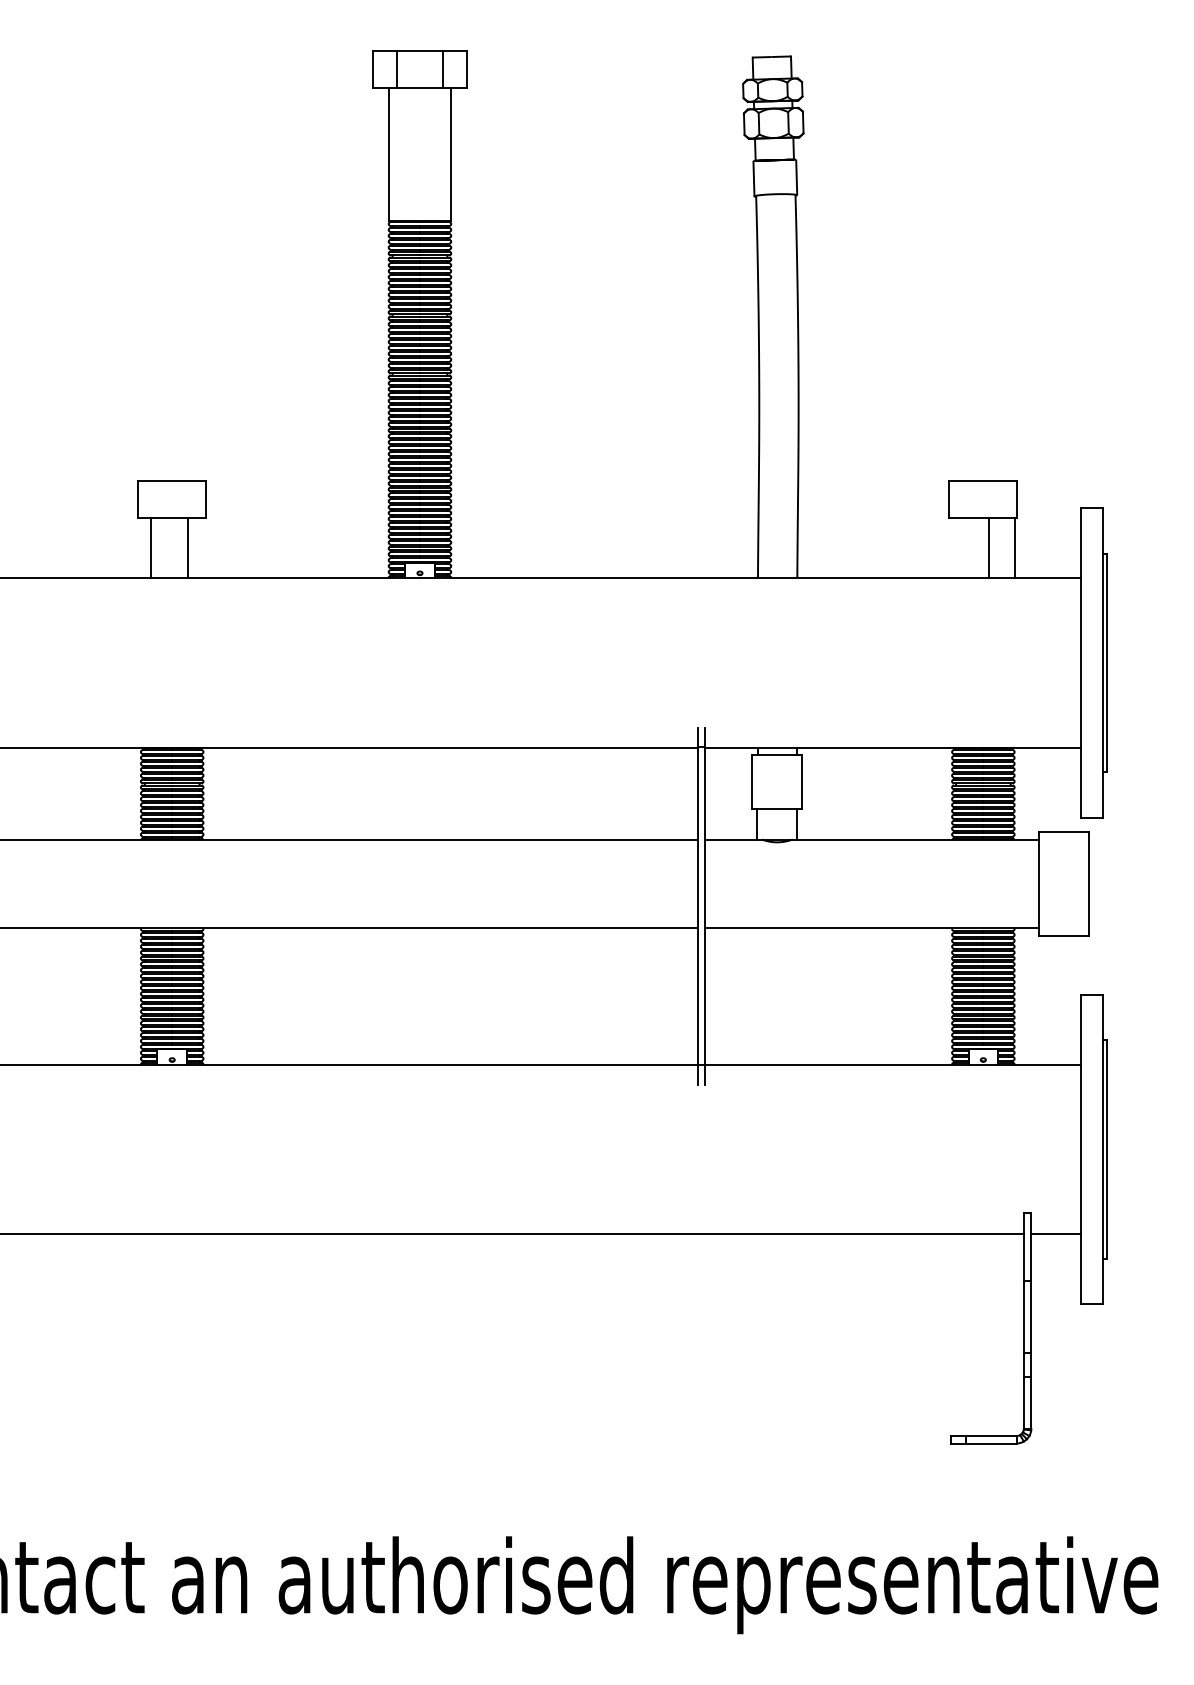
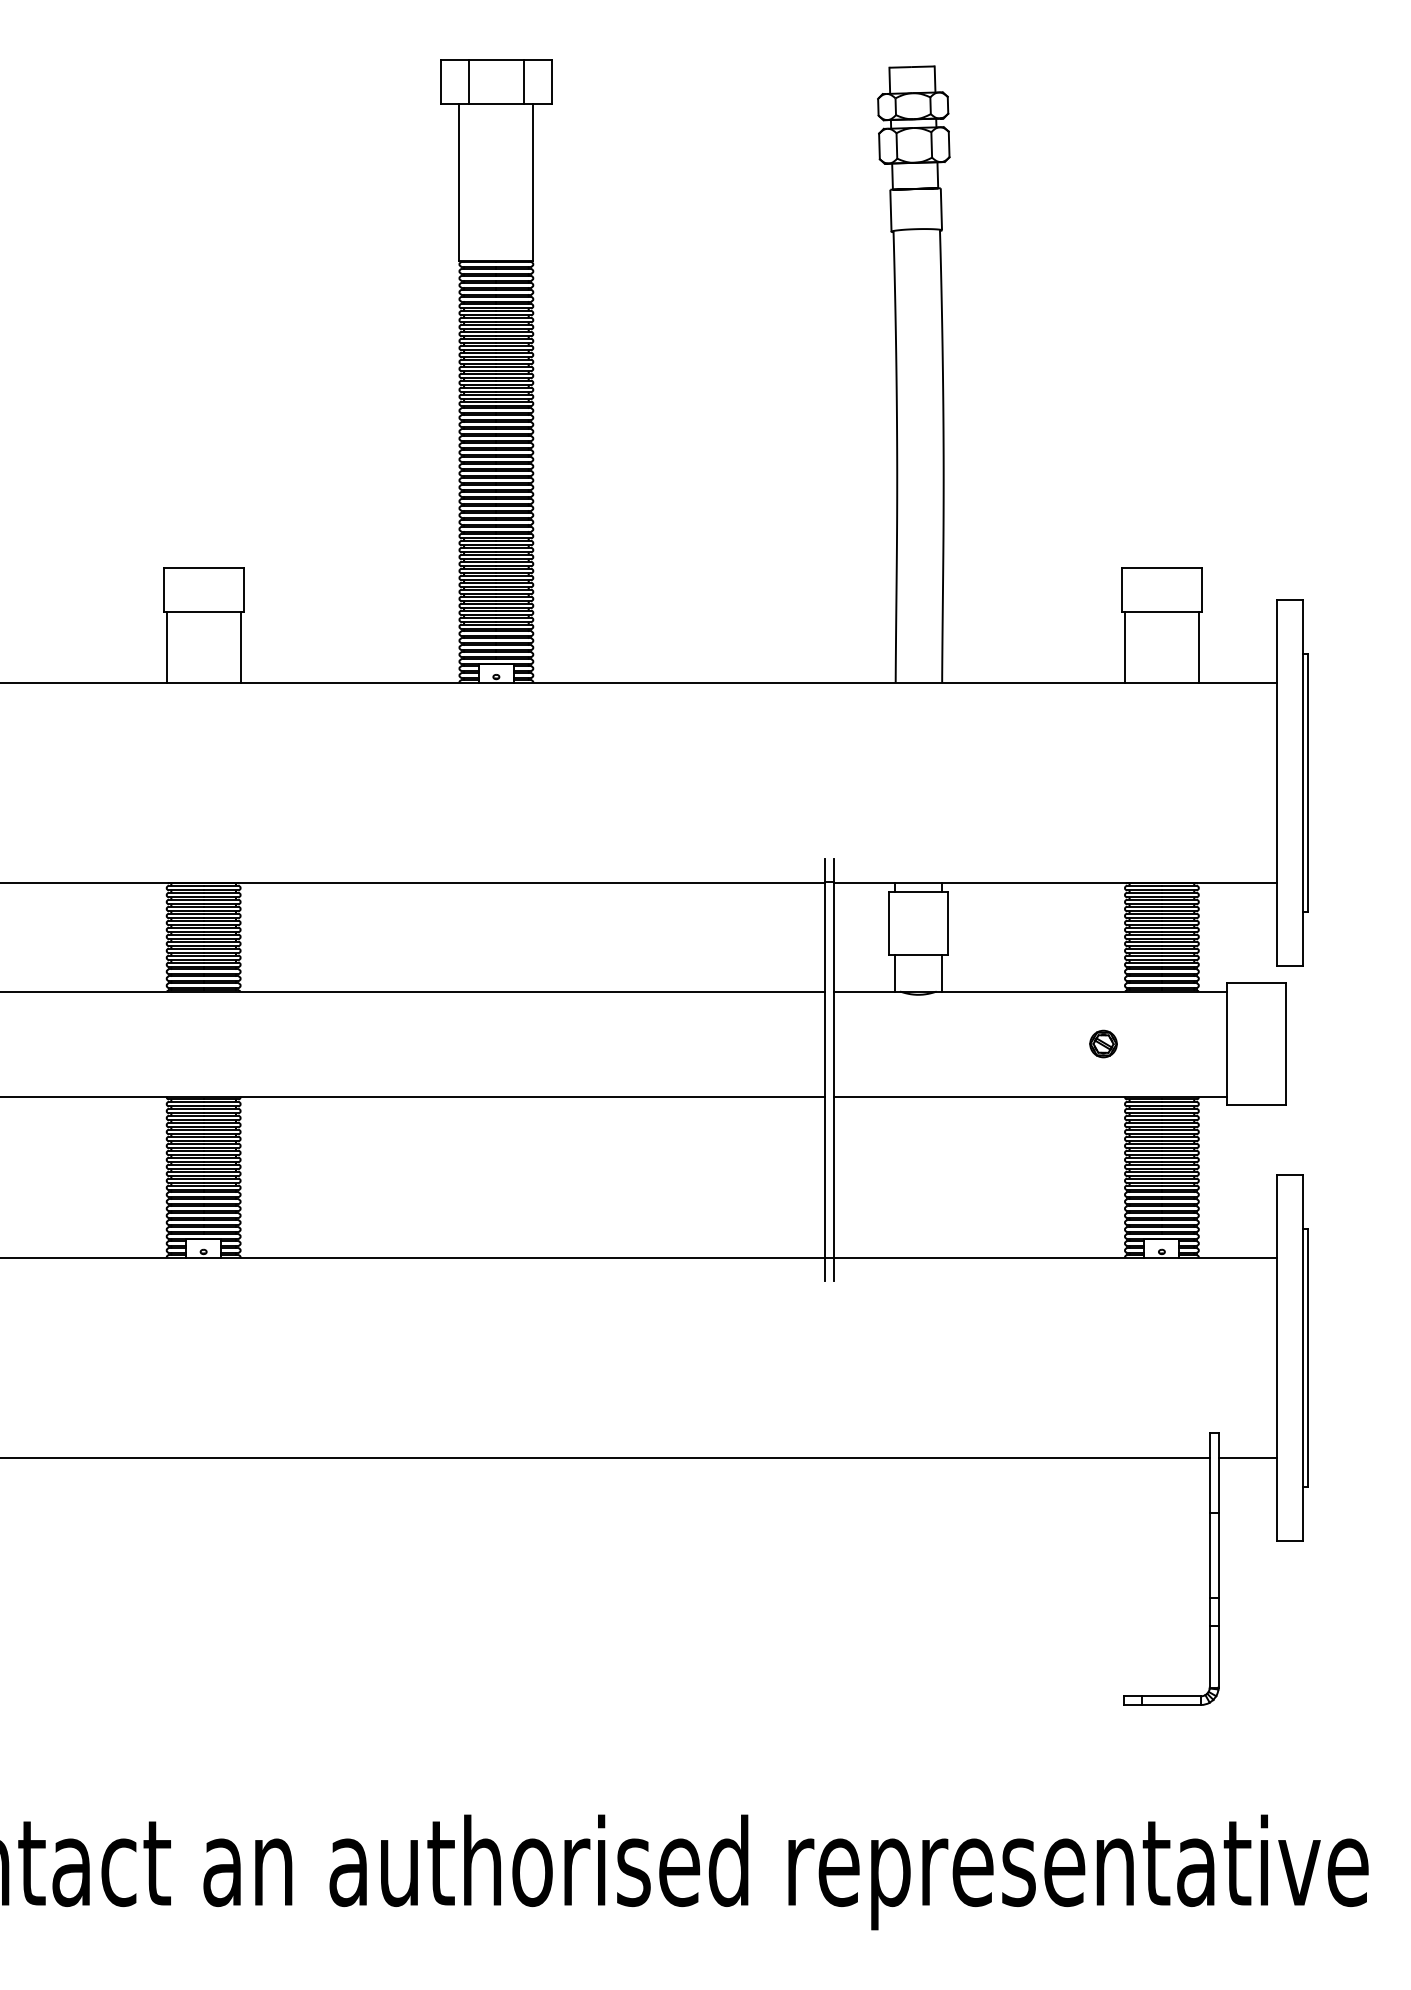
line: (150, 547) -> (240, 646), moved
line: (188, 547) -> (166, 646), moved
line: (988, 547) -> (1124, 646), moved
part: (933, 883) -> (1103, 1043), added

